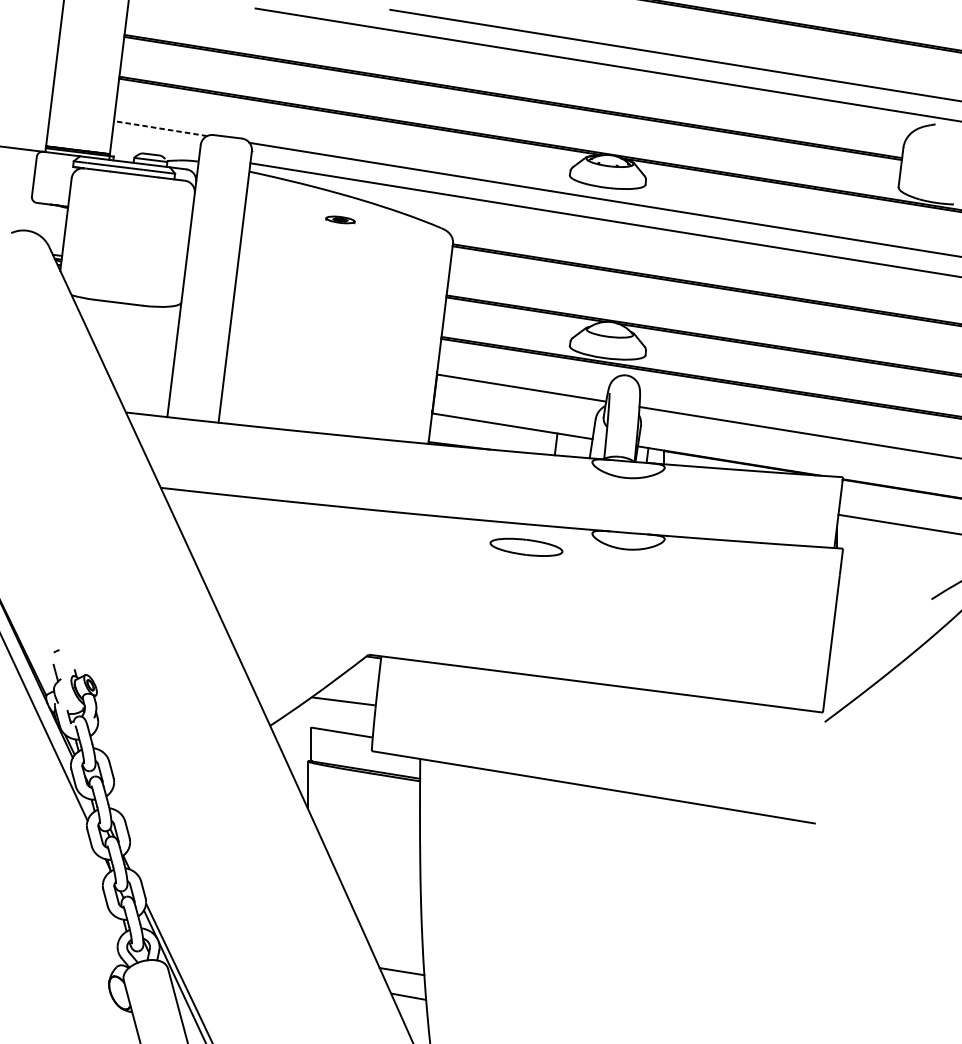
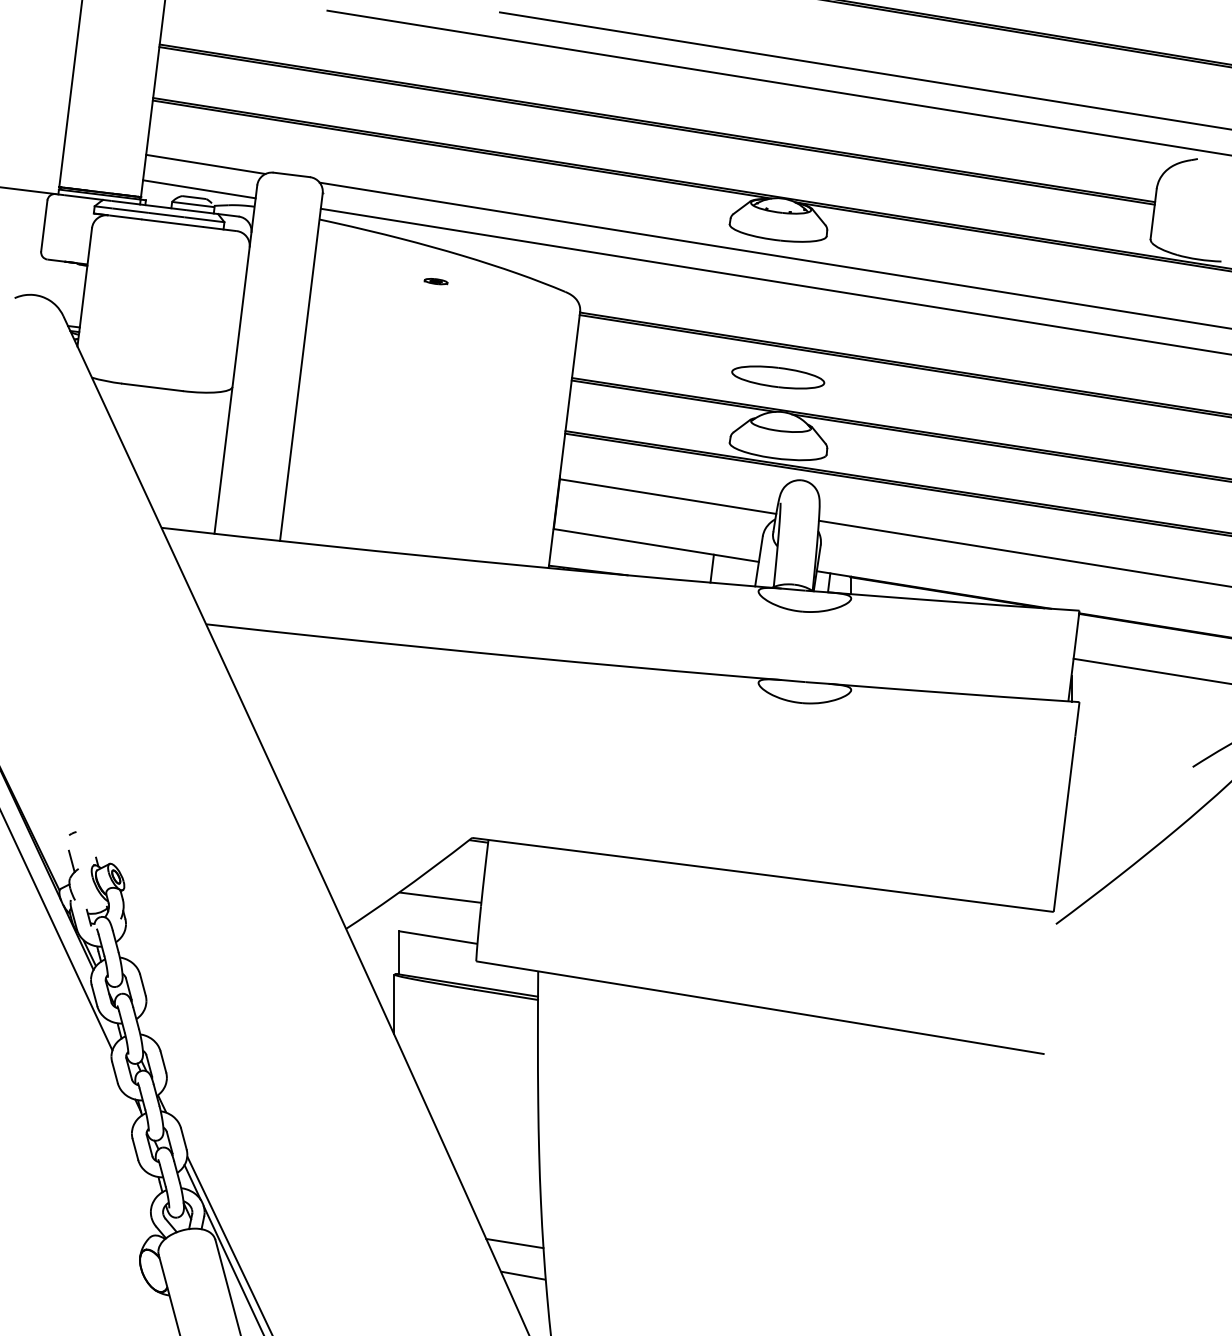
line: (160, 128) -> (205, 164), dashed -> solid
line: (155, 148) -> (199, 189), added
part: (339, 220) -> (435, 281), size x0.62
part: (526, 547) -> (778, 377), moved

